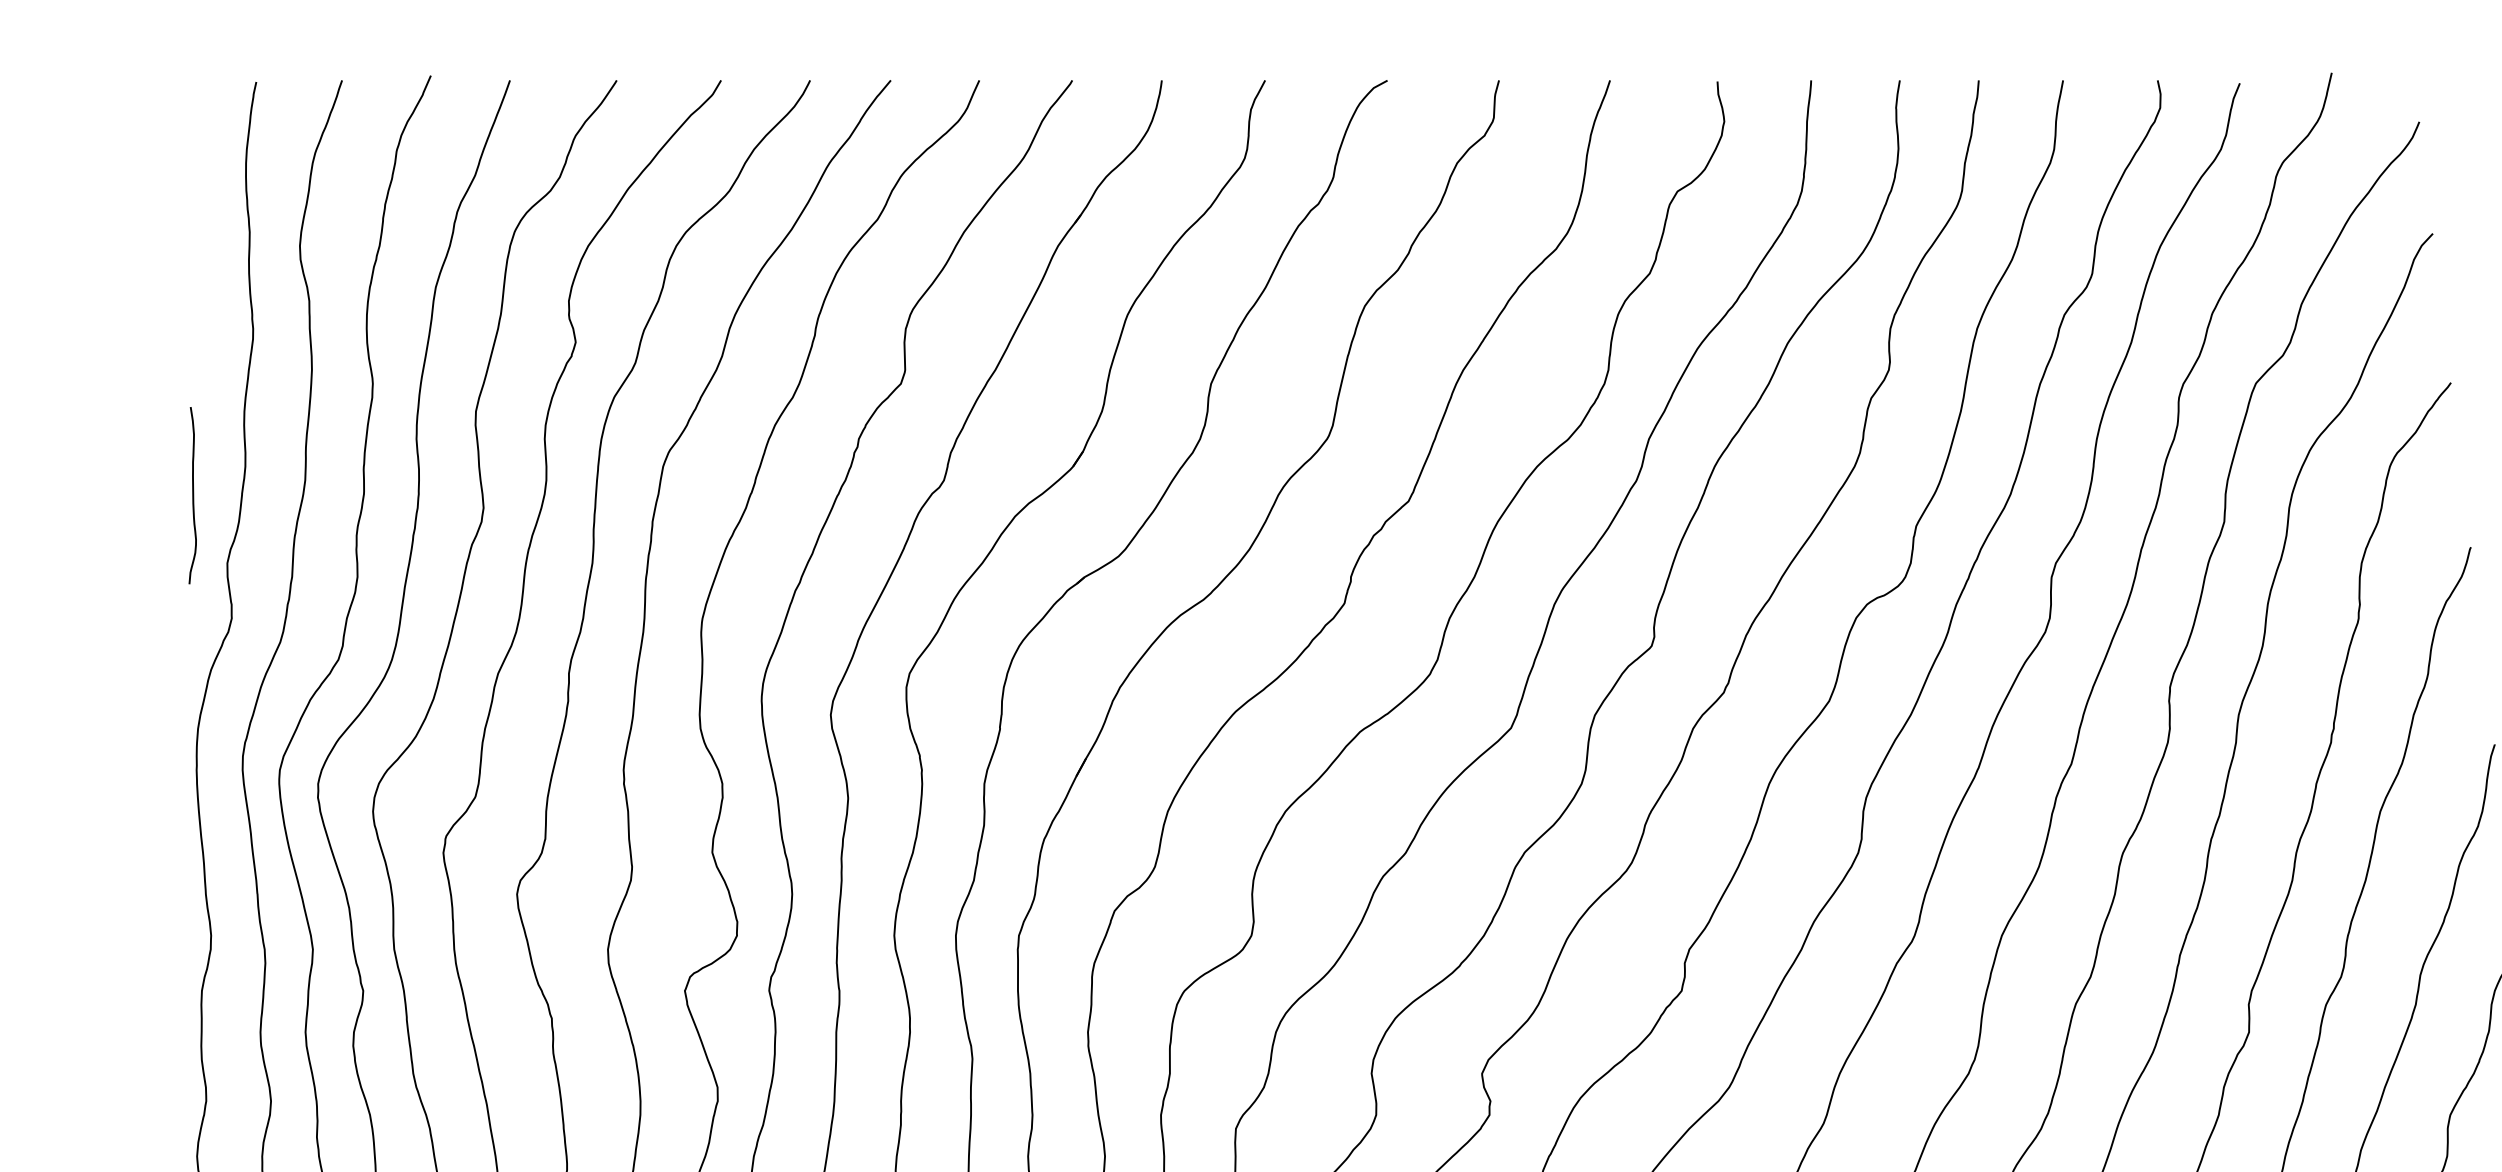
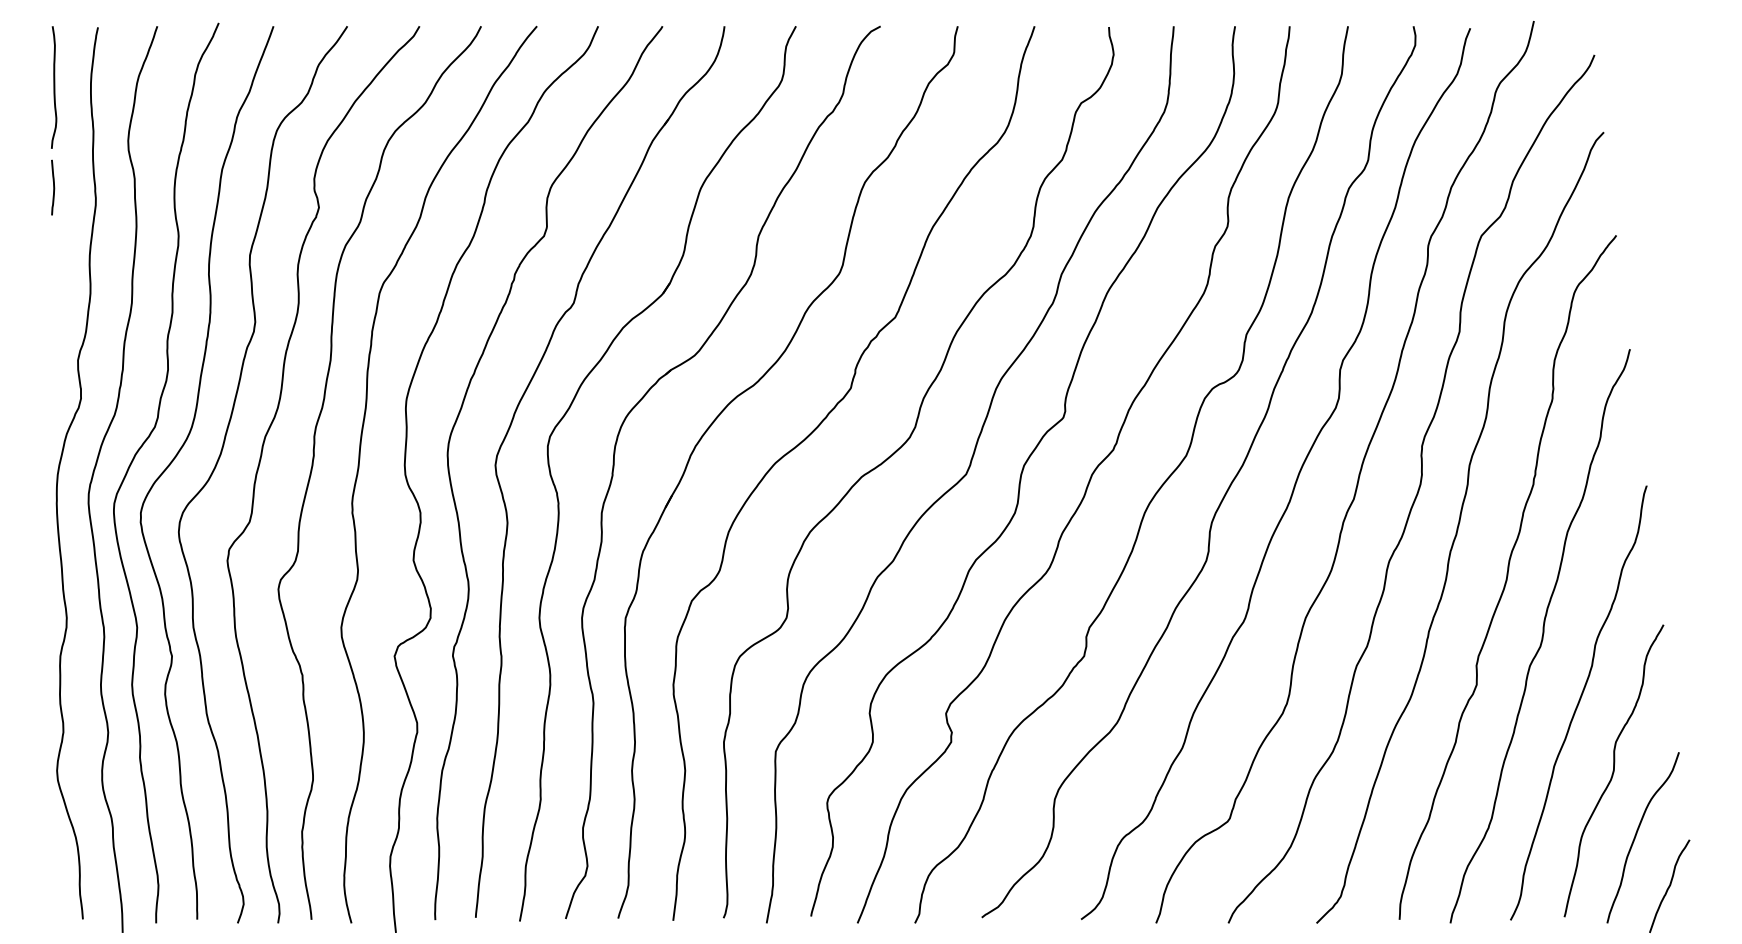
curve: (191, 313) -> (53, 187), added
curve: (193, 495) -> (54, 87), moved

